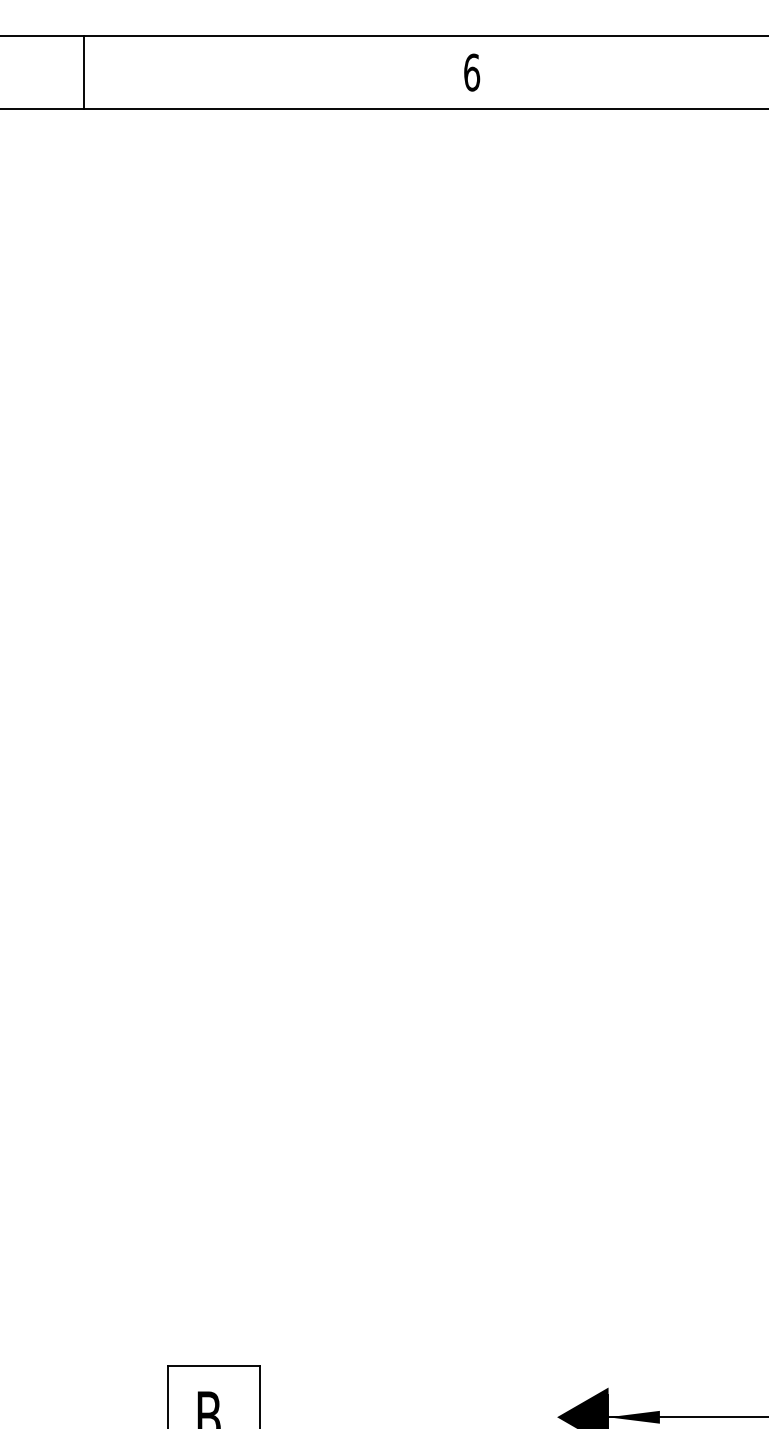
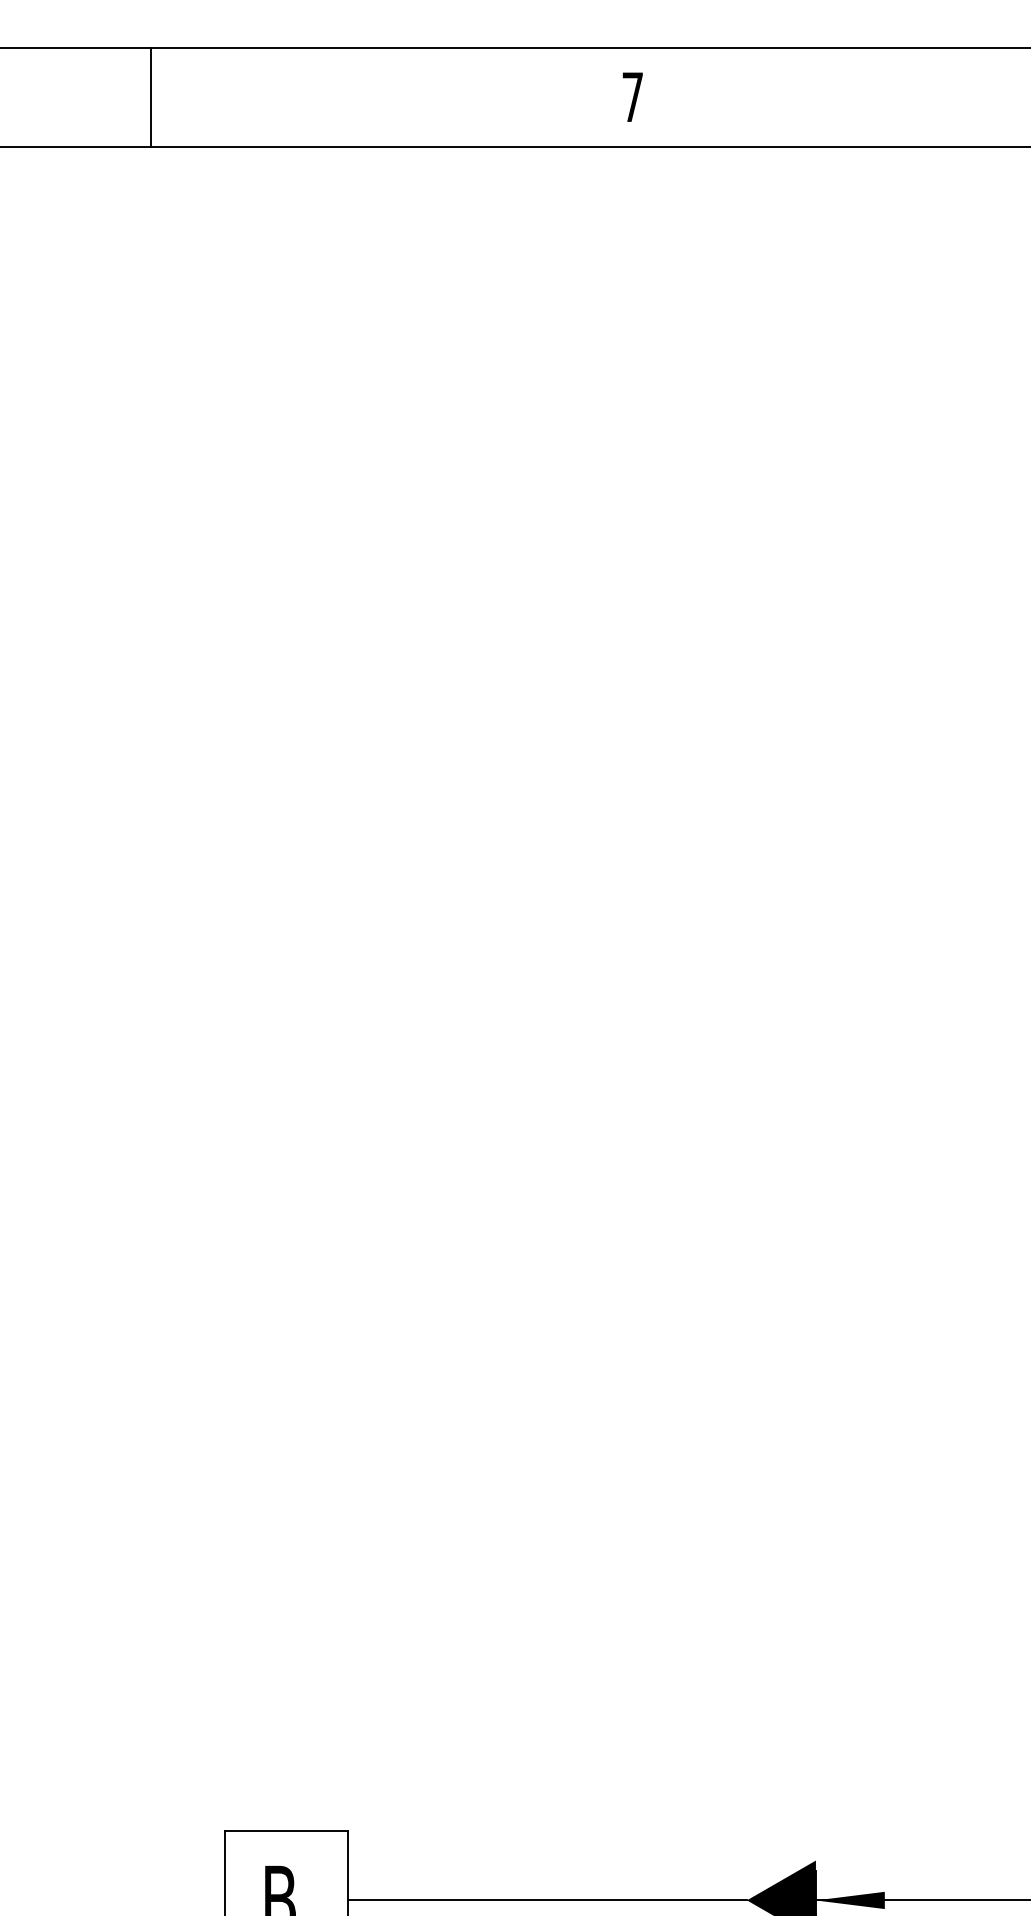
line: (83, 72) -> (150, 97), moved
text: (472, 72) -> (633, 97), 6 -> 7
line: (408, 1417) -> (547, 1900), added

